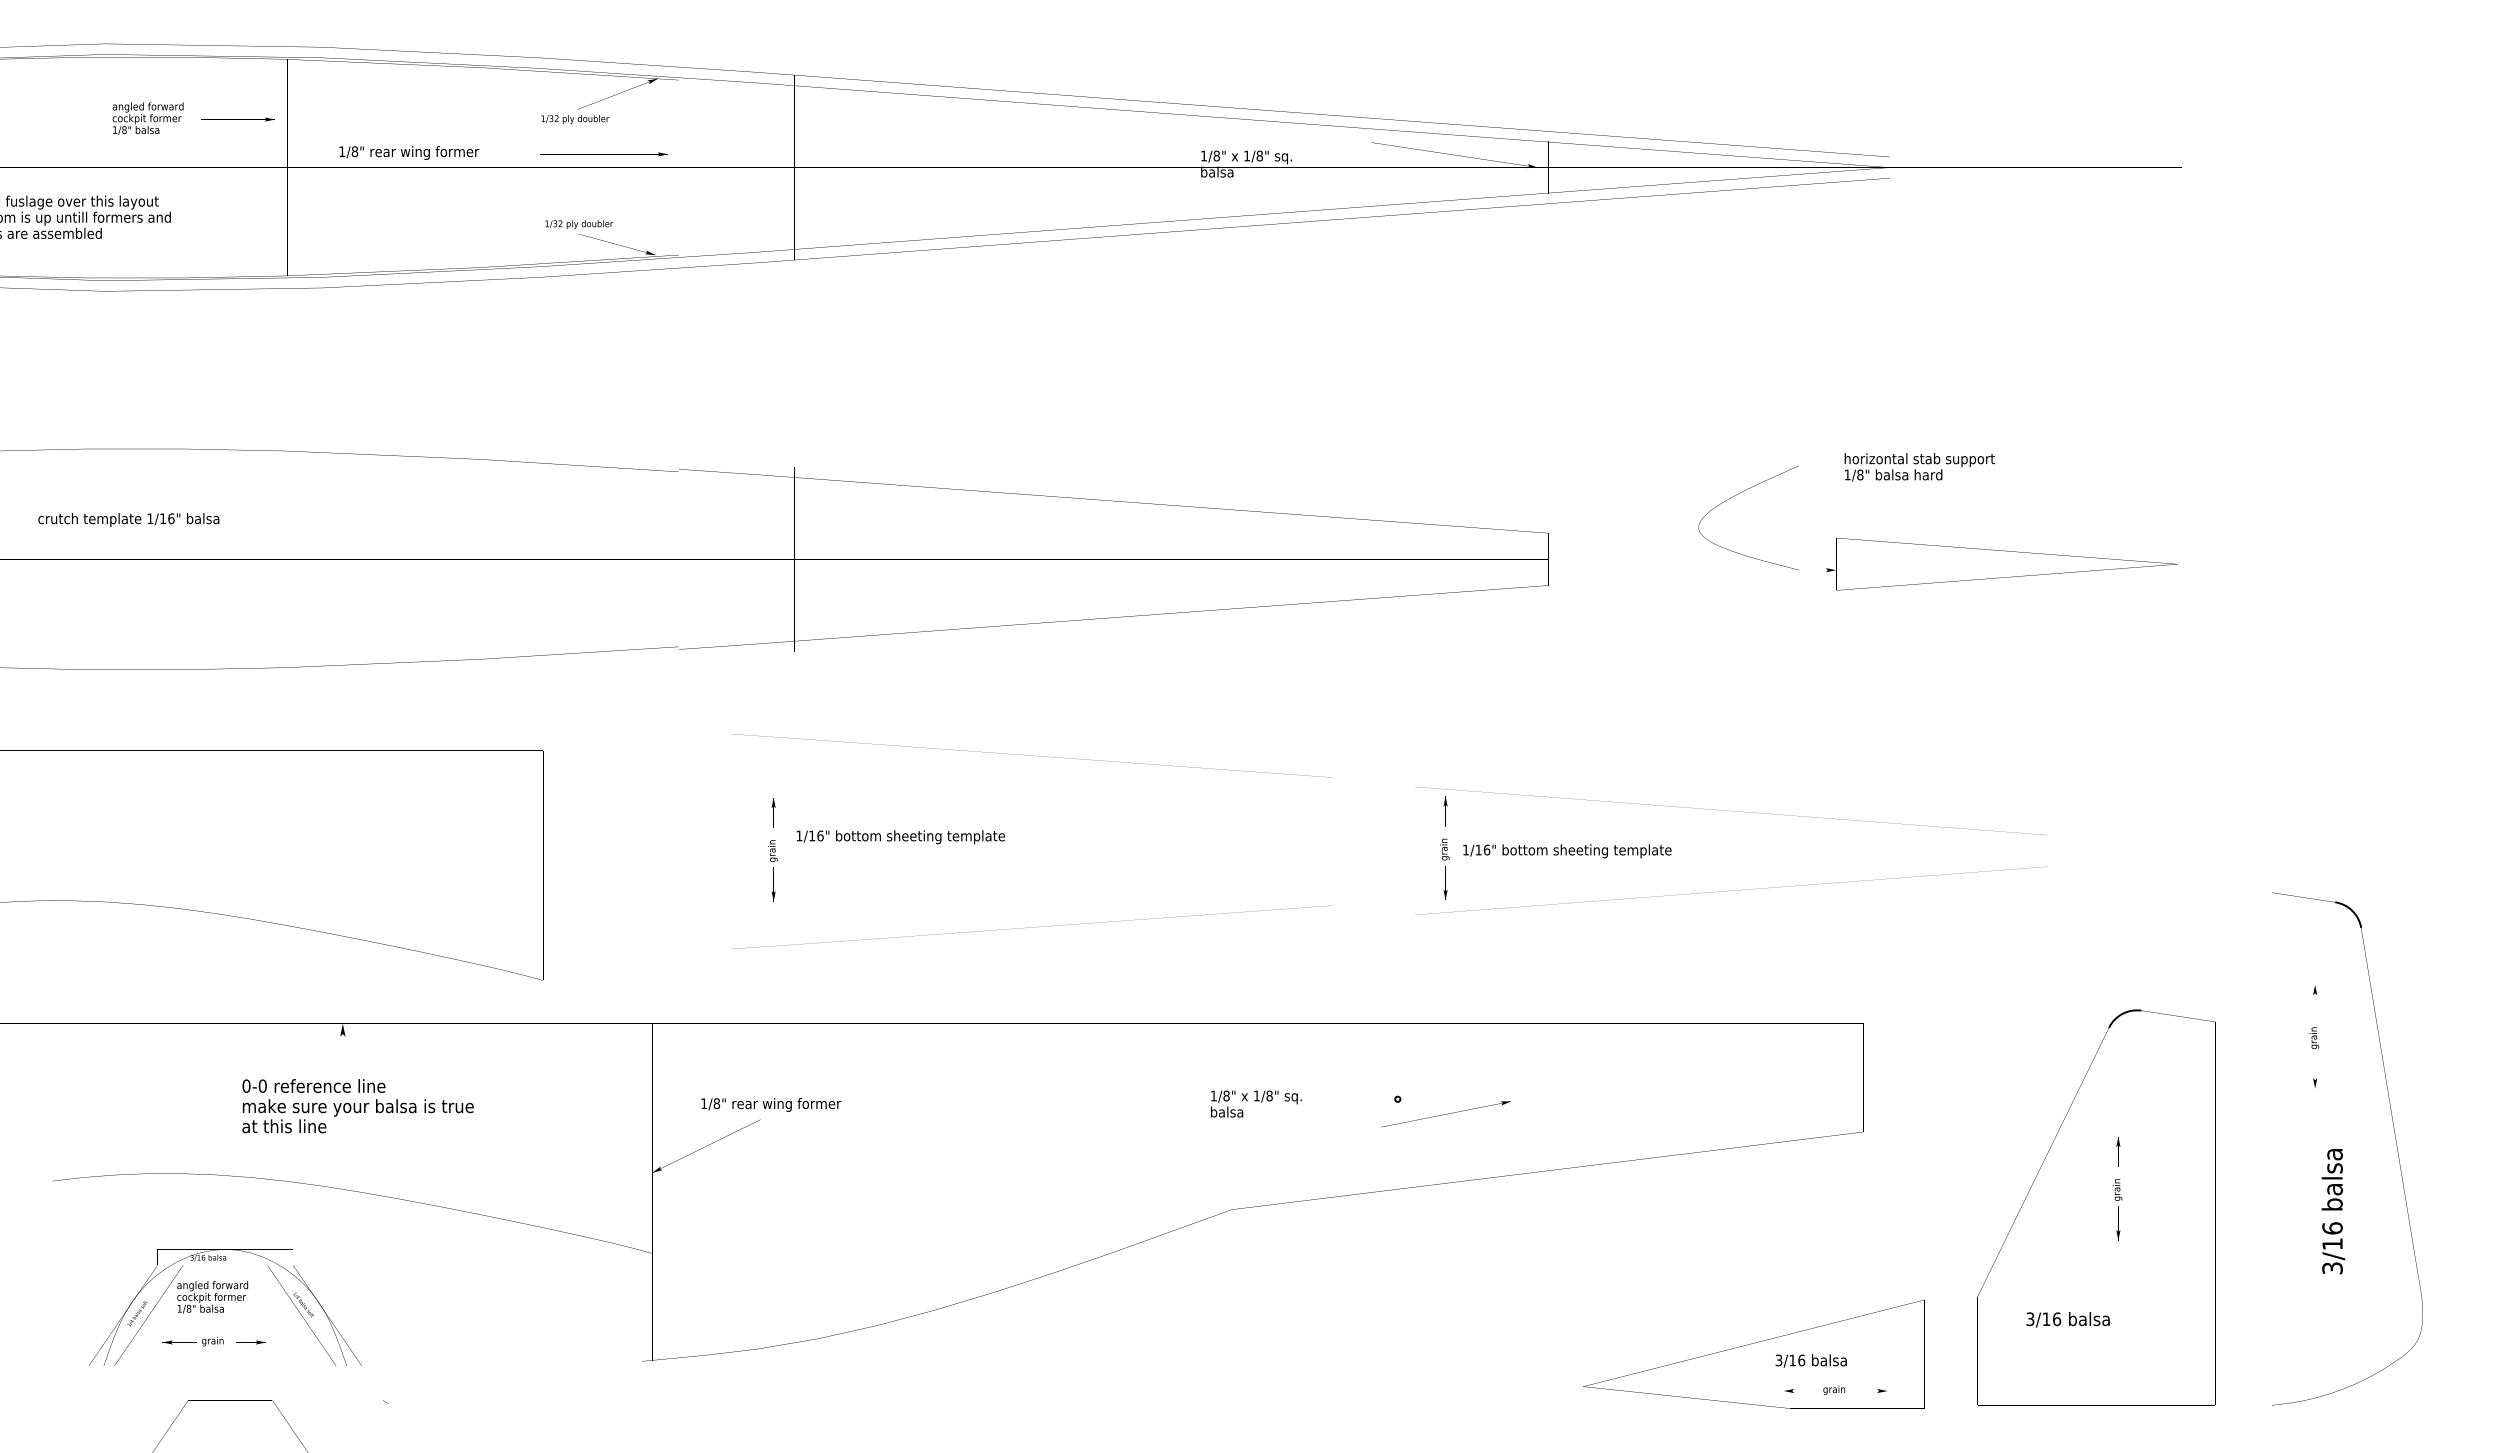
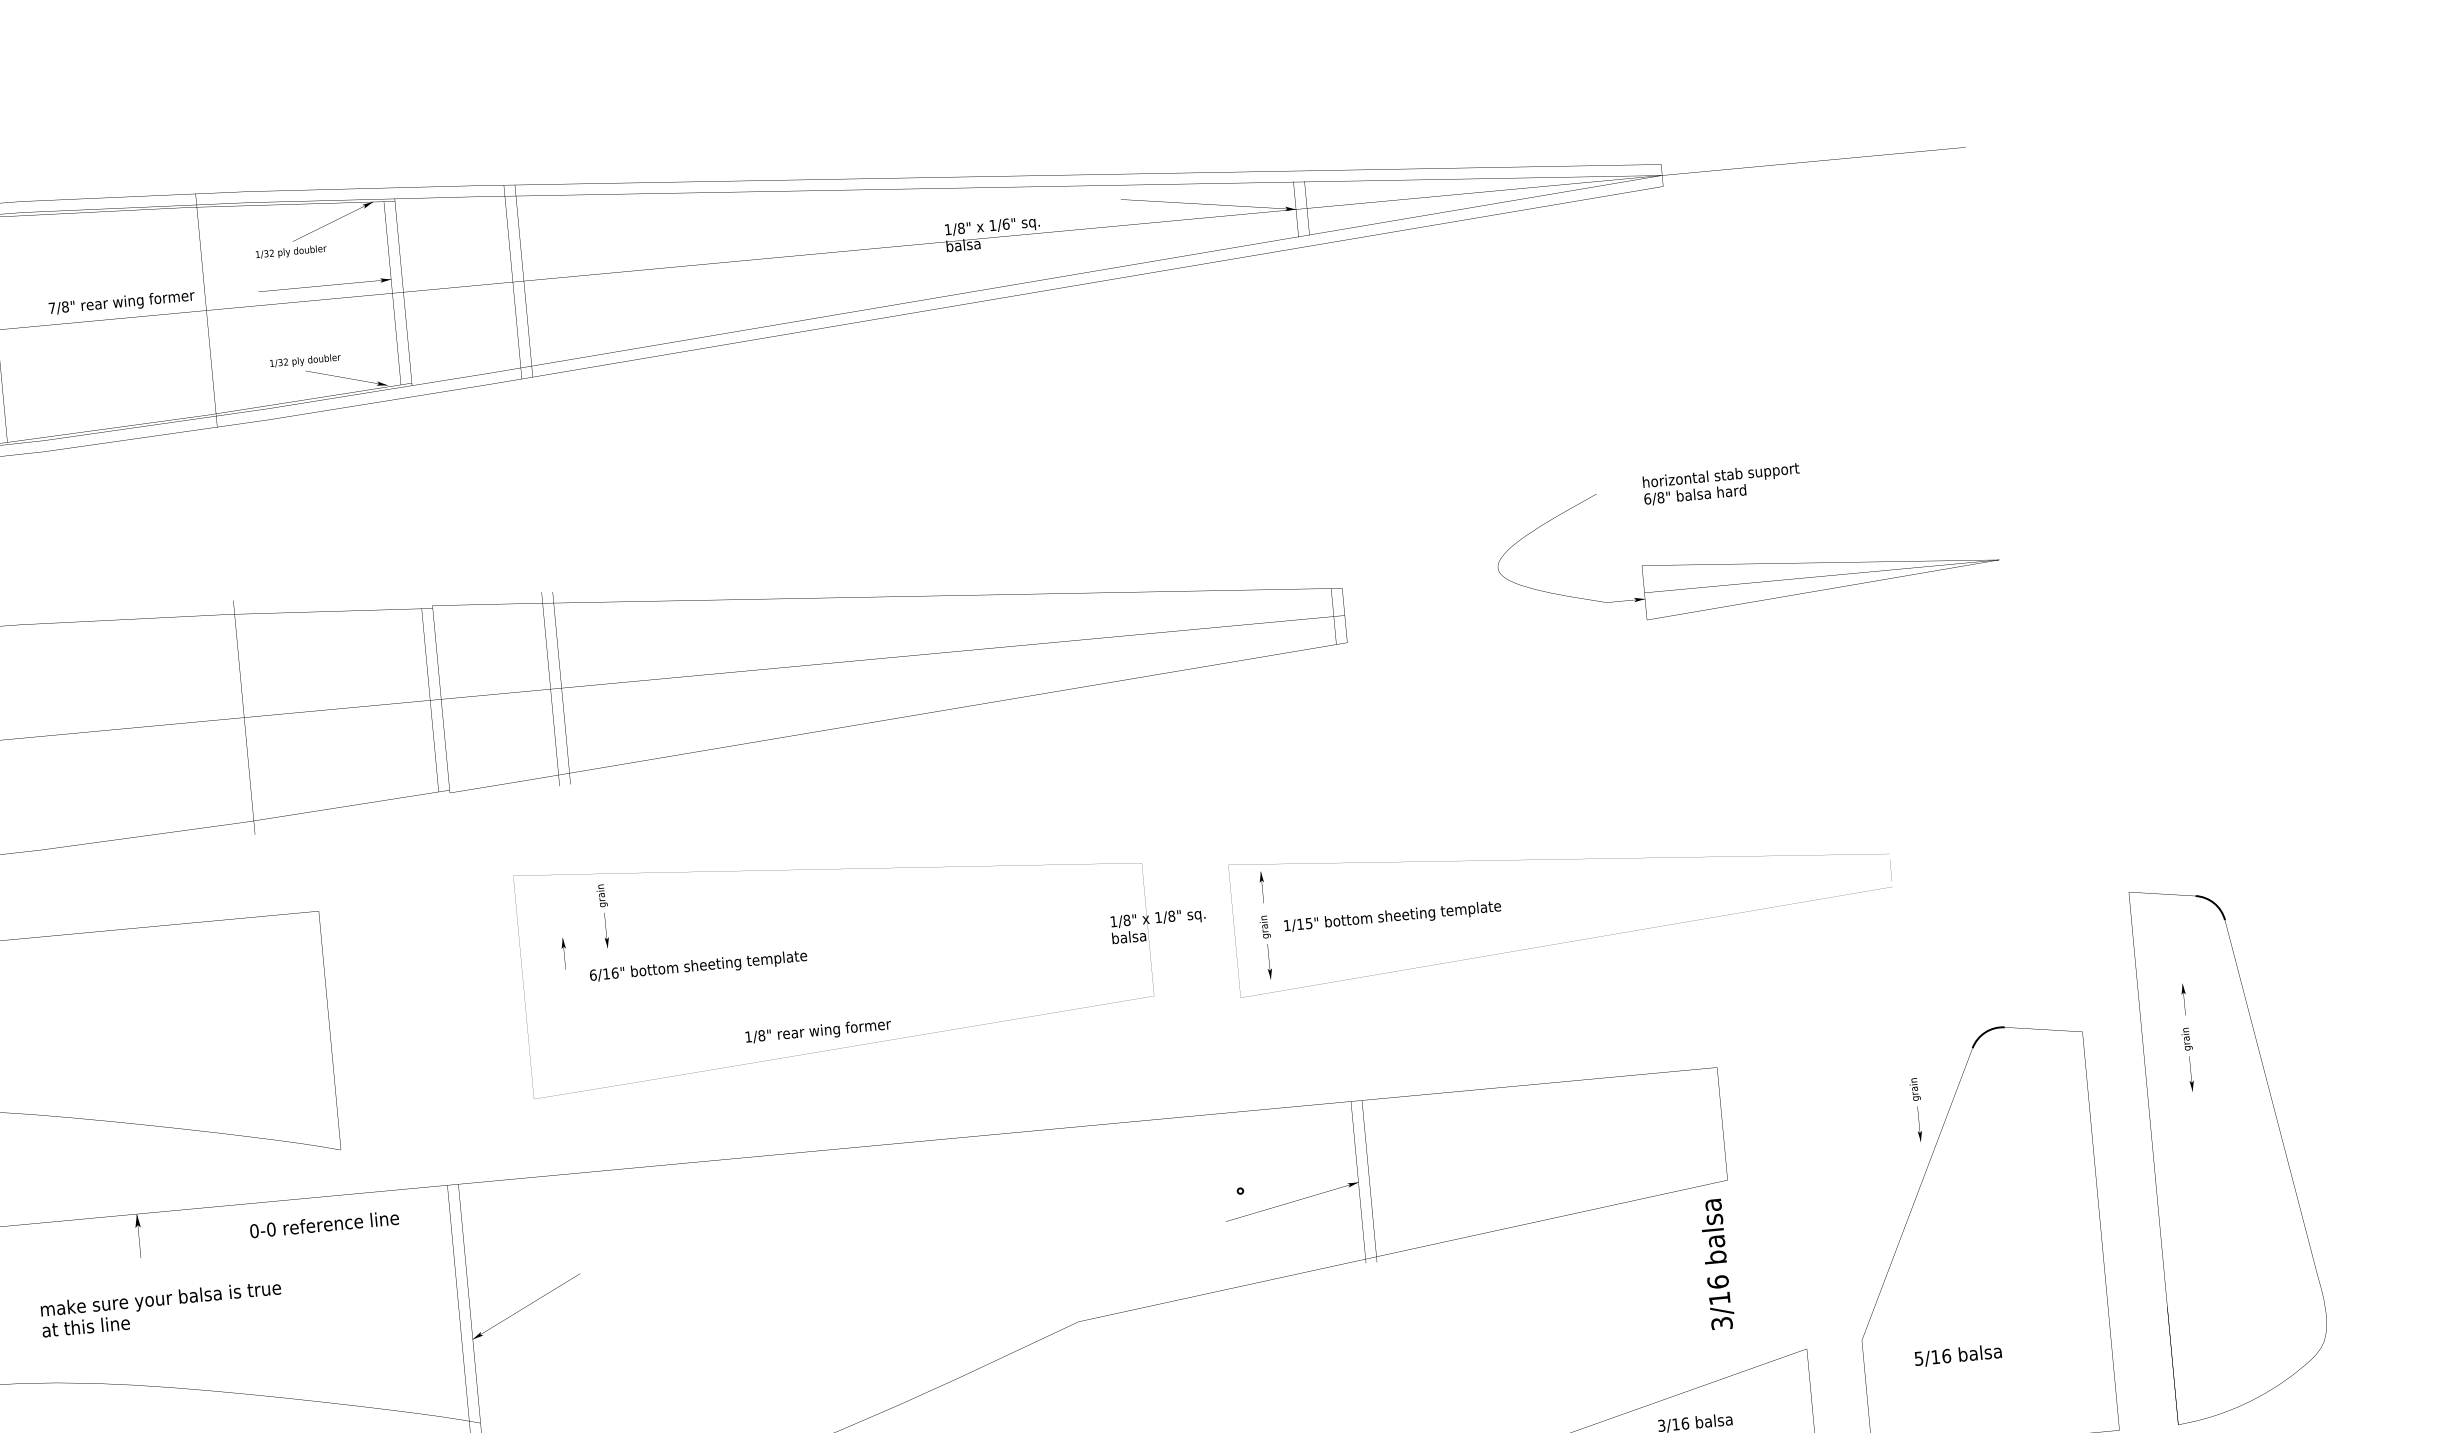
text: (342, 151) -> (52, 307), 1/8" -> 7/8"
text: (1259, 155) -> (1005, 223), 1/8" -> 1/6"
text: (1847, 474) -> (1647, 498), 1/8" -> 6/8"
text: (799, 835) -> (593, 974), 1/16" -> 6/16"
text: (1486, 849) -> (1308, 922), 1/16" -> 1/15"
text: (772, 870) -> (603, 916), moved
text: (313, 1085) -> (323, 1223), moved
text: (1256, 1103) -> (1158, 925), moved
text: (771, 1104) -> (818, 1031), moved
part: (2118, 1151) -> (1994, 1175), removed
text: (2117, 1209) -> (1916, 1109), moved
text: (2333, 1211) -> (1717, 1264), moved
text: (2030, 1318) -> (1919, 1357), 3/16 -> 5/16

